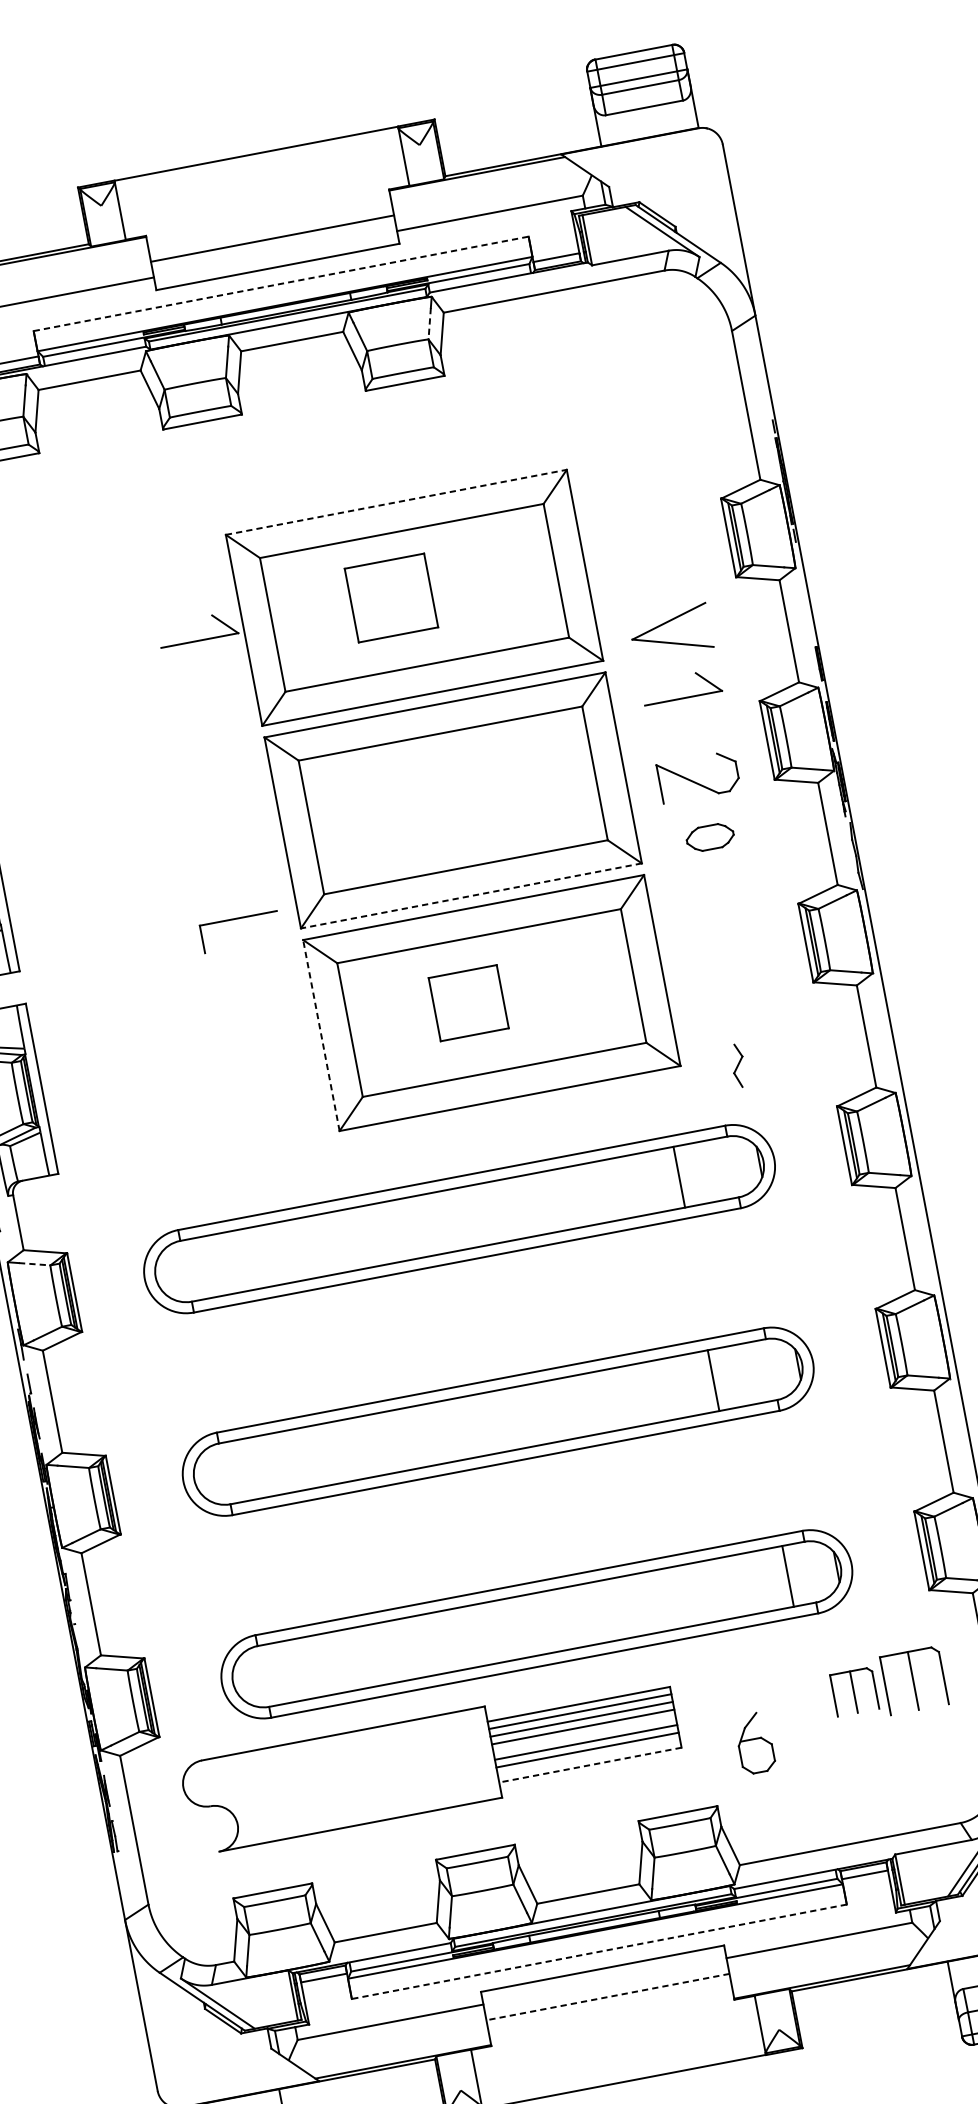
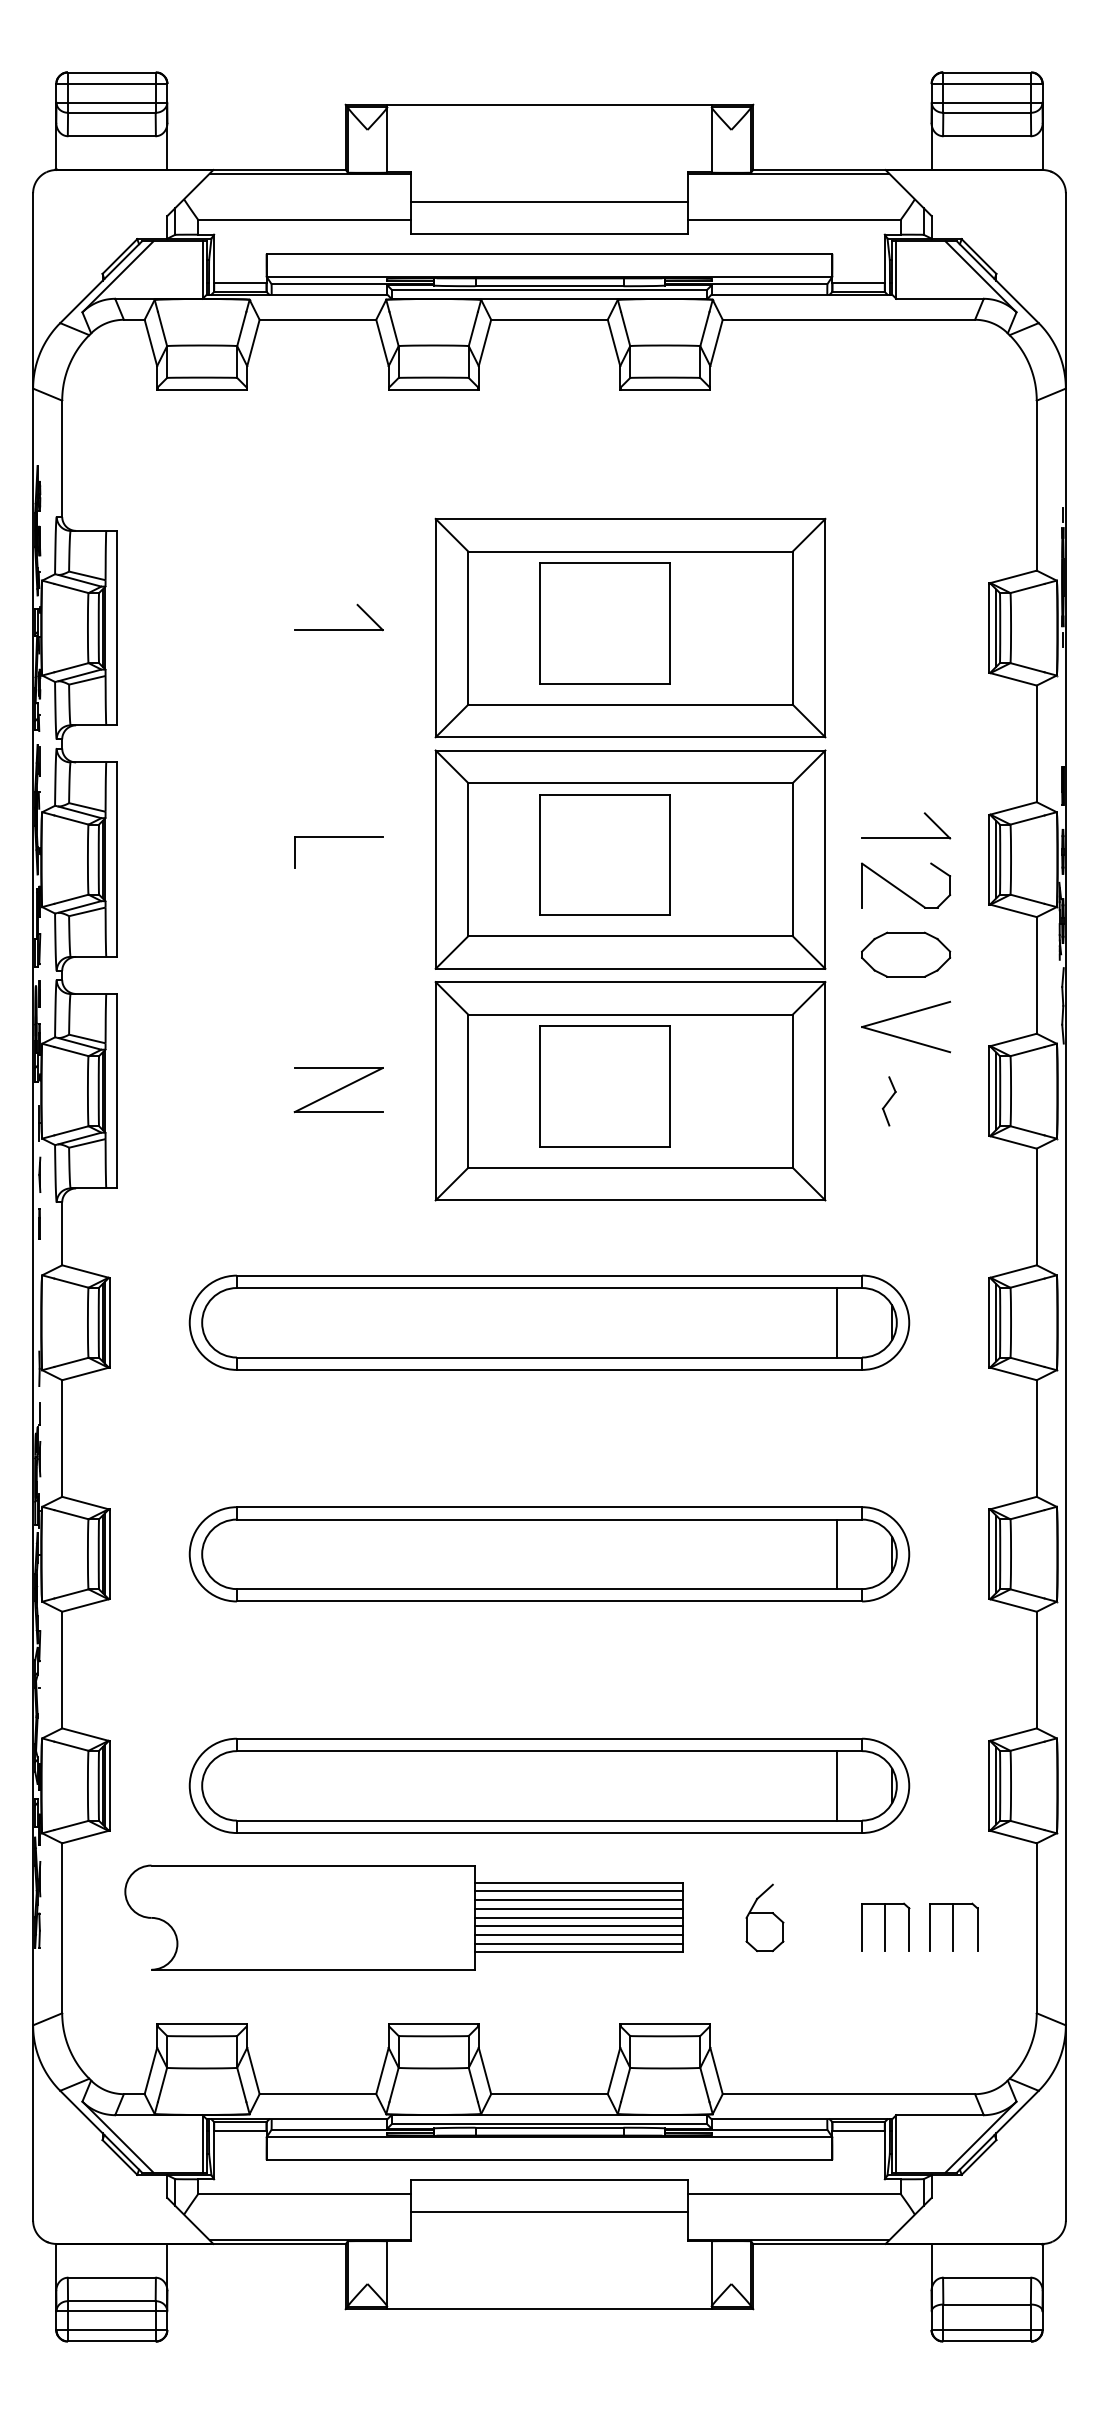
line: (281, 283) -> (549, 253), dashed -> solid
line: (429, 324) -> (704, 329), dashed -> solid
line: (396, 501) -> (630, 518), dashed -> solid
part: (391, 598) -> (604, 623), size x1.43
part: (666, 623) -> (903, 1016), moved
part: (199, 640) -> (338, 629), moved
part: (683, 697) -> (906, 837), moved
part: (429, 800) -> (604, 854), added
part: (710, 837) -> (906, 954), size x1.67
line: (471, 895) -> (630, 968), dashed -> solid
part: (238, 919) -> (338, 837), moved
part: (468, 1003) -> (604, 1086), size x1.67
line: (321, 1034) -> (435, 1090), dashed -> solid
part: (236, 1051) -> (338, 1090), added
part: (737, 1066) -> (888, 1101), moved
line: (679, 1177) -> (836, 1322), moved
line: (34, 1264) -> (71, 1283), dashed -> solid
line: (713, 1380) -> (836, 1554), moved
part: (913, 1679) -> (953, 1926), size x0.71
line: (584, 1734) -> (578, 1917), added
part: (754, 1742) -> (764, 1917), moved
line: (588, 1757) -> (578, 1943), added
line: (590, 1765) -> (578, 1952), dashed -> solid
line: (599, 1952) -> (549, 2160), dashed -> solid
line: (607, 1996) -> (549, 2211), dashed -> solid

